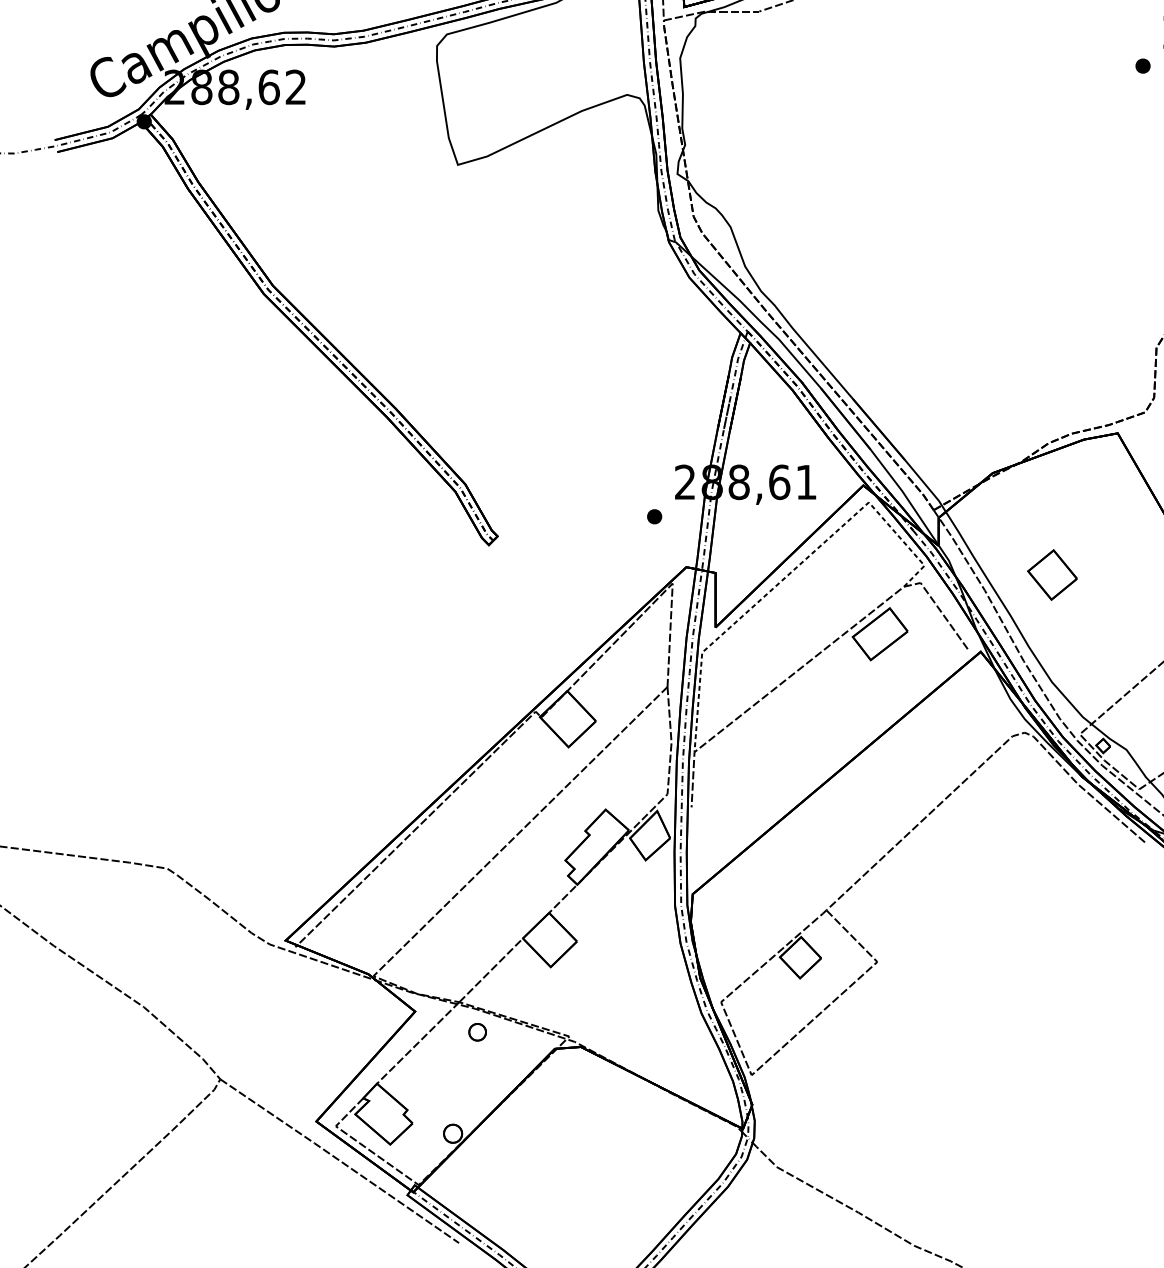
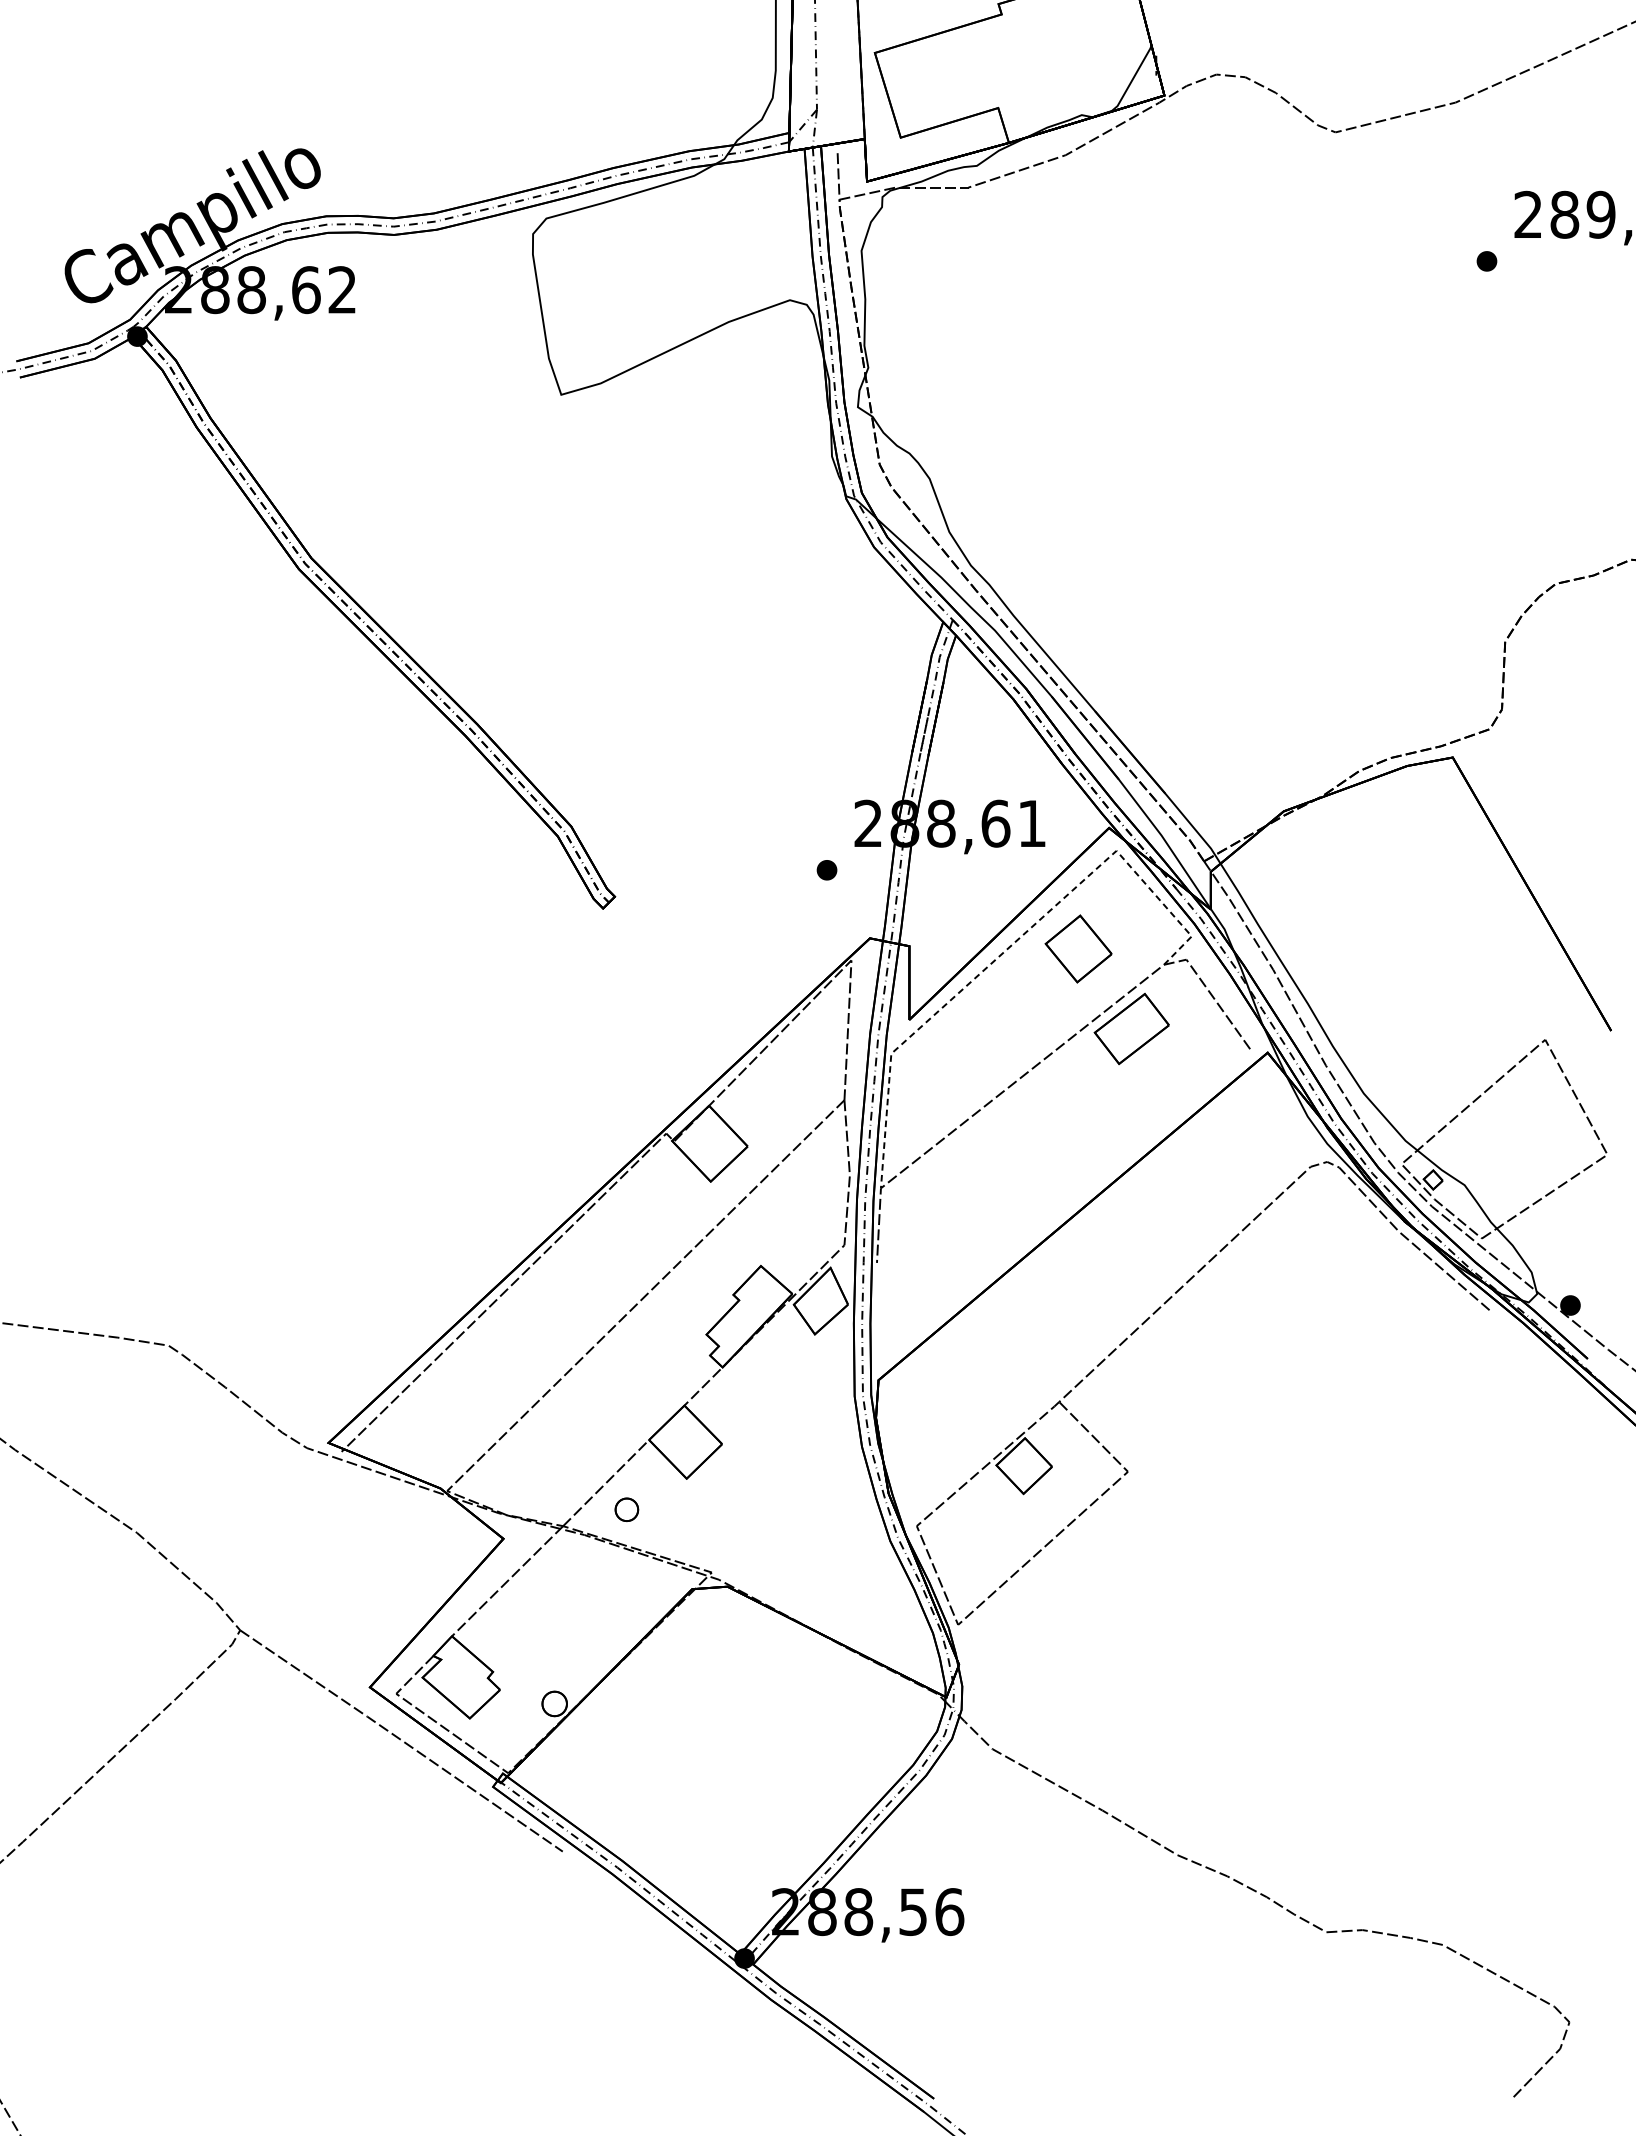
part: (1052, 574) -> (1078, 948), moved
part: (477, 1032) -> (626, 1509), moved

